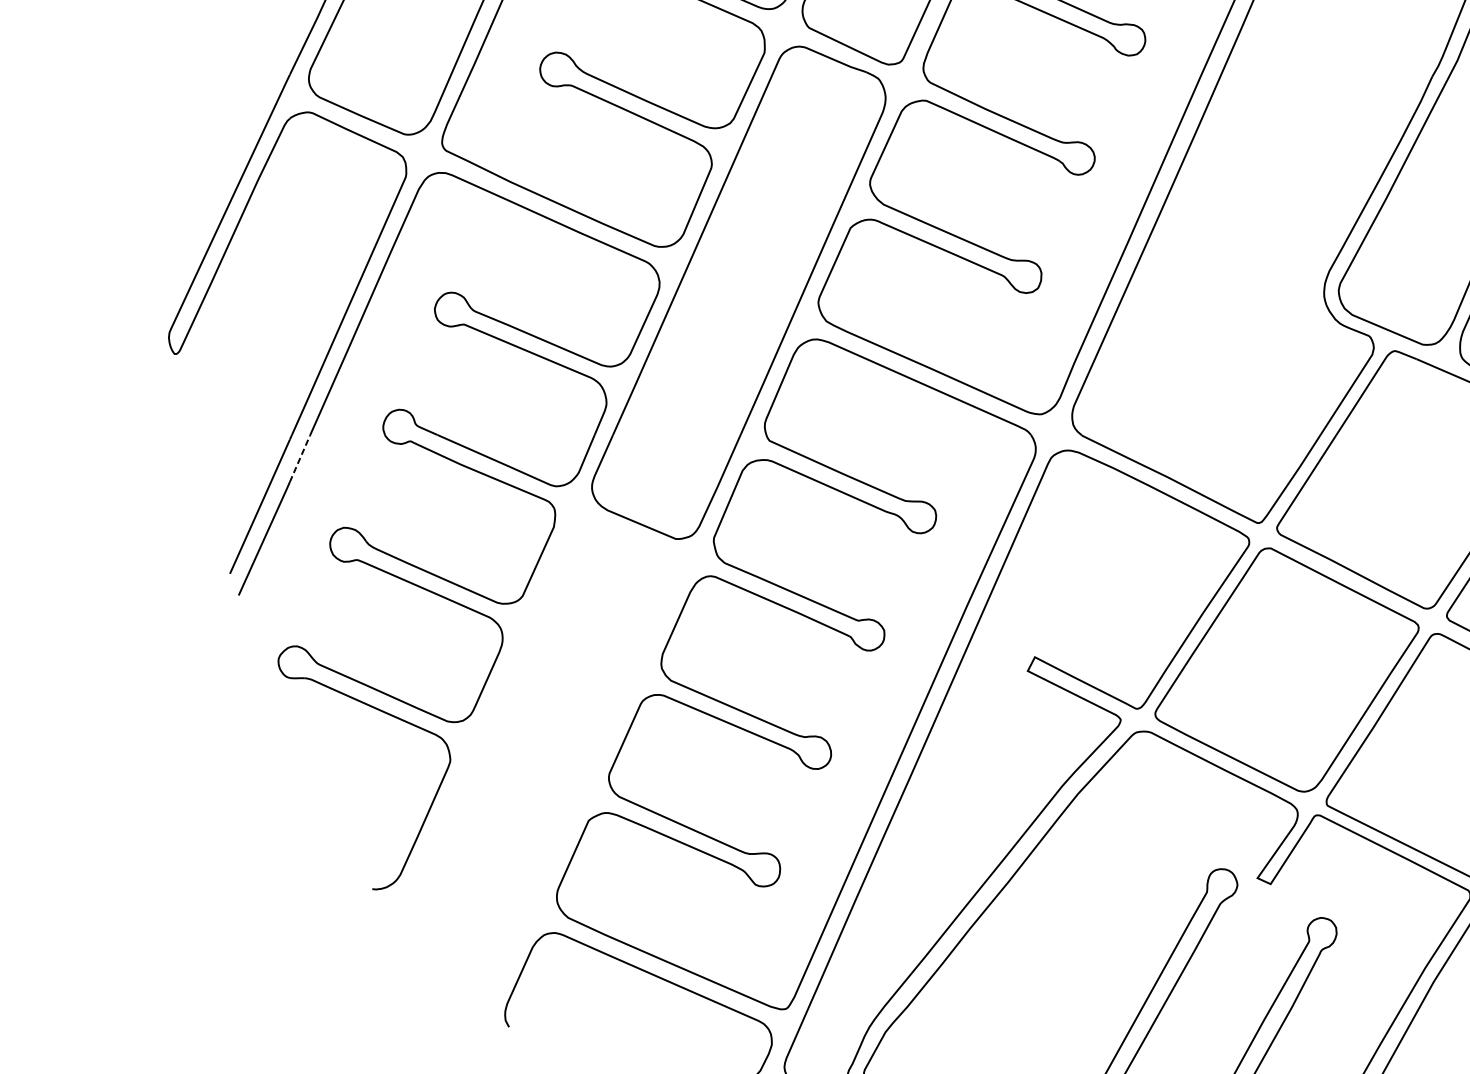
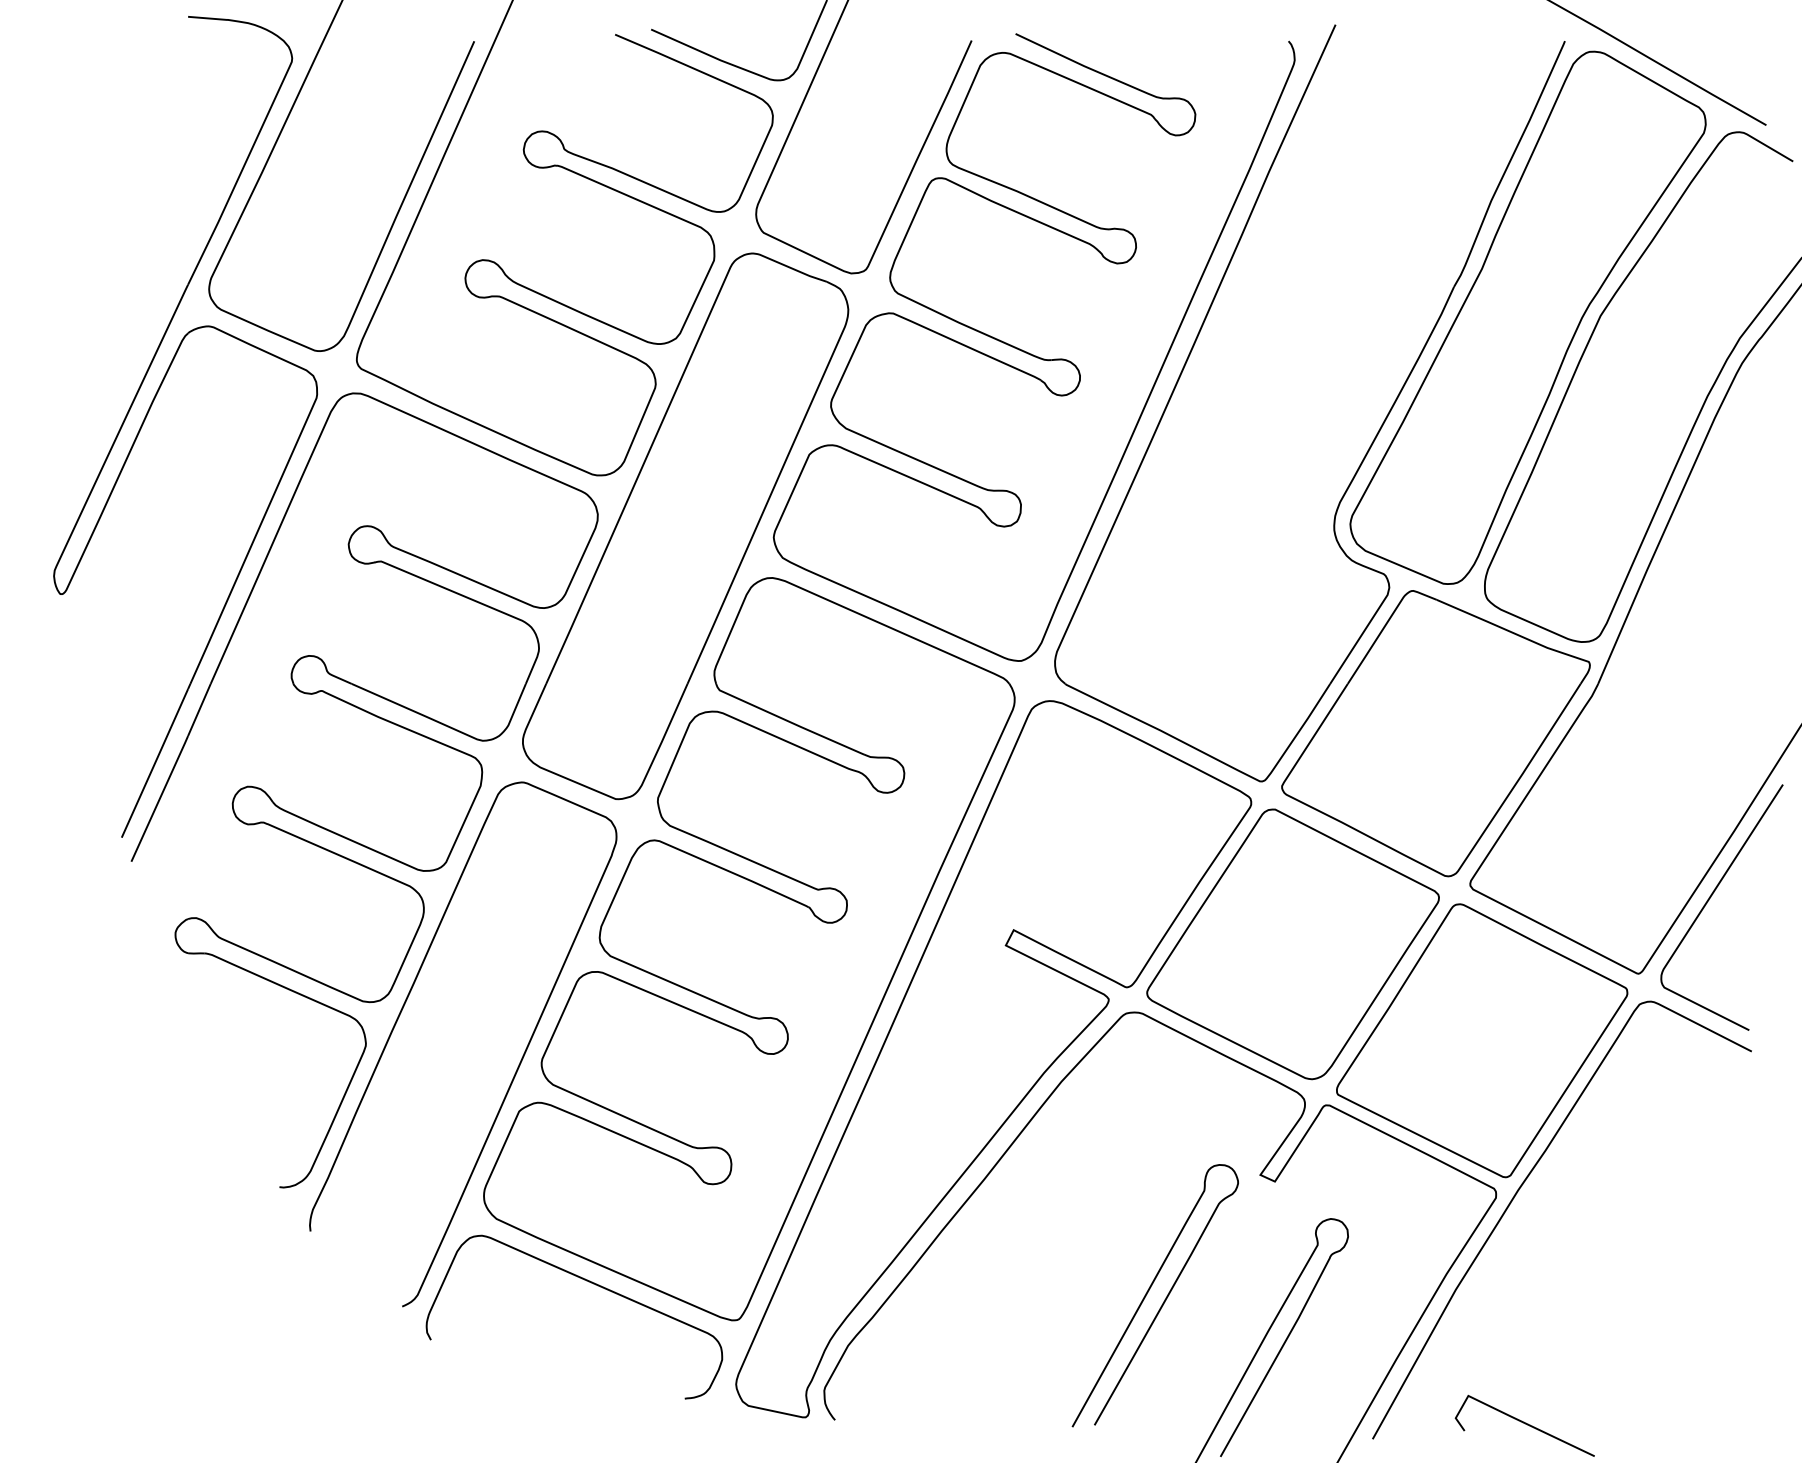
line: (301, 457) -> (200, 708), dashed -> solid
curve: (588, 778) -> (518, 1064), added

